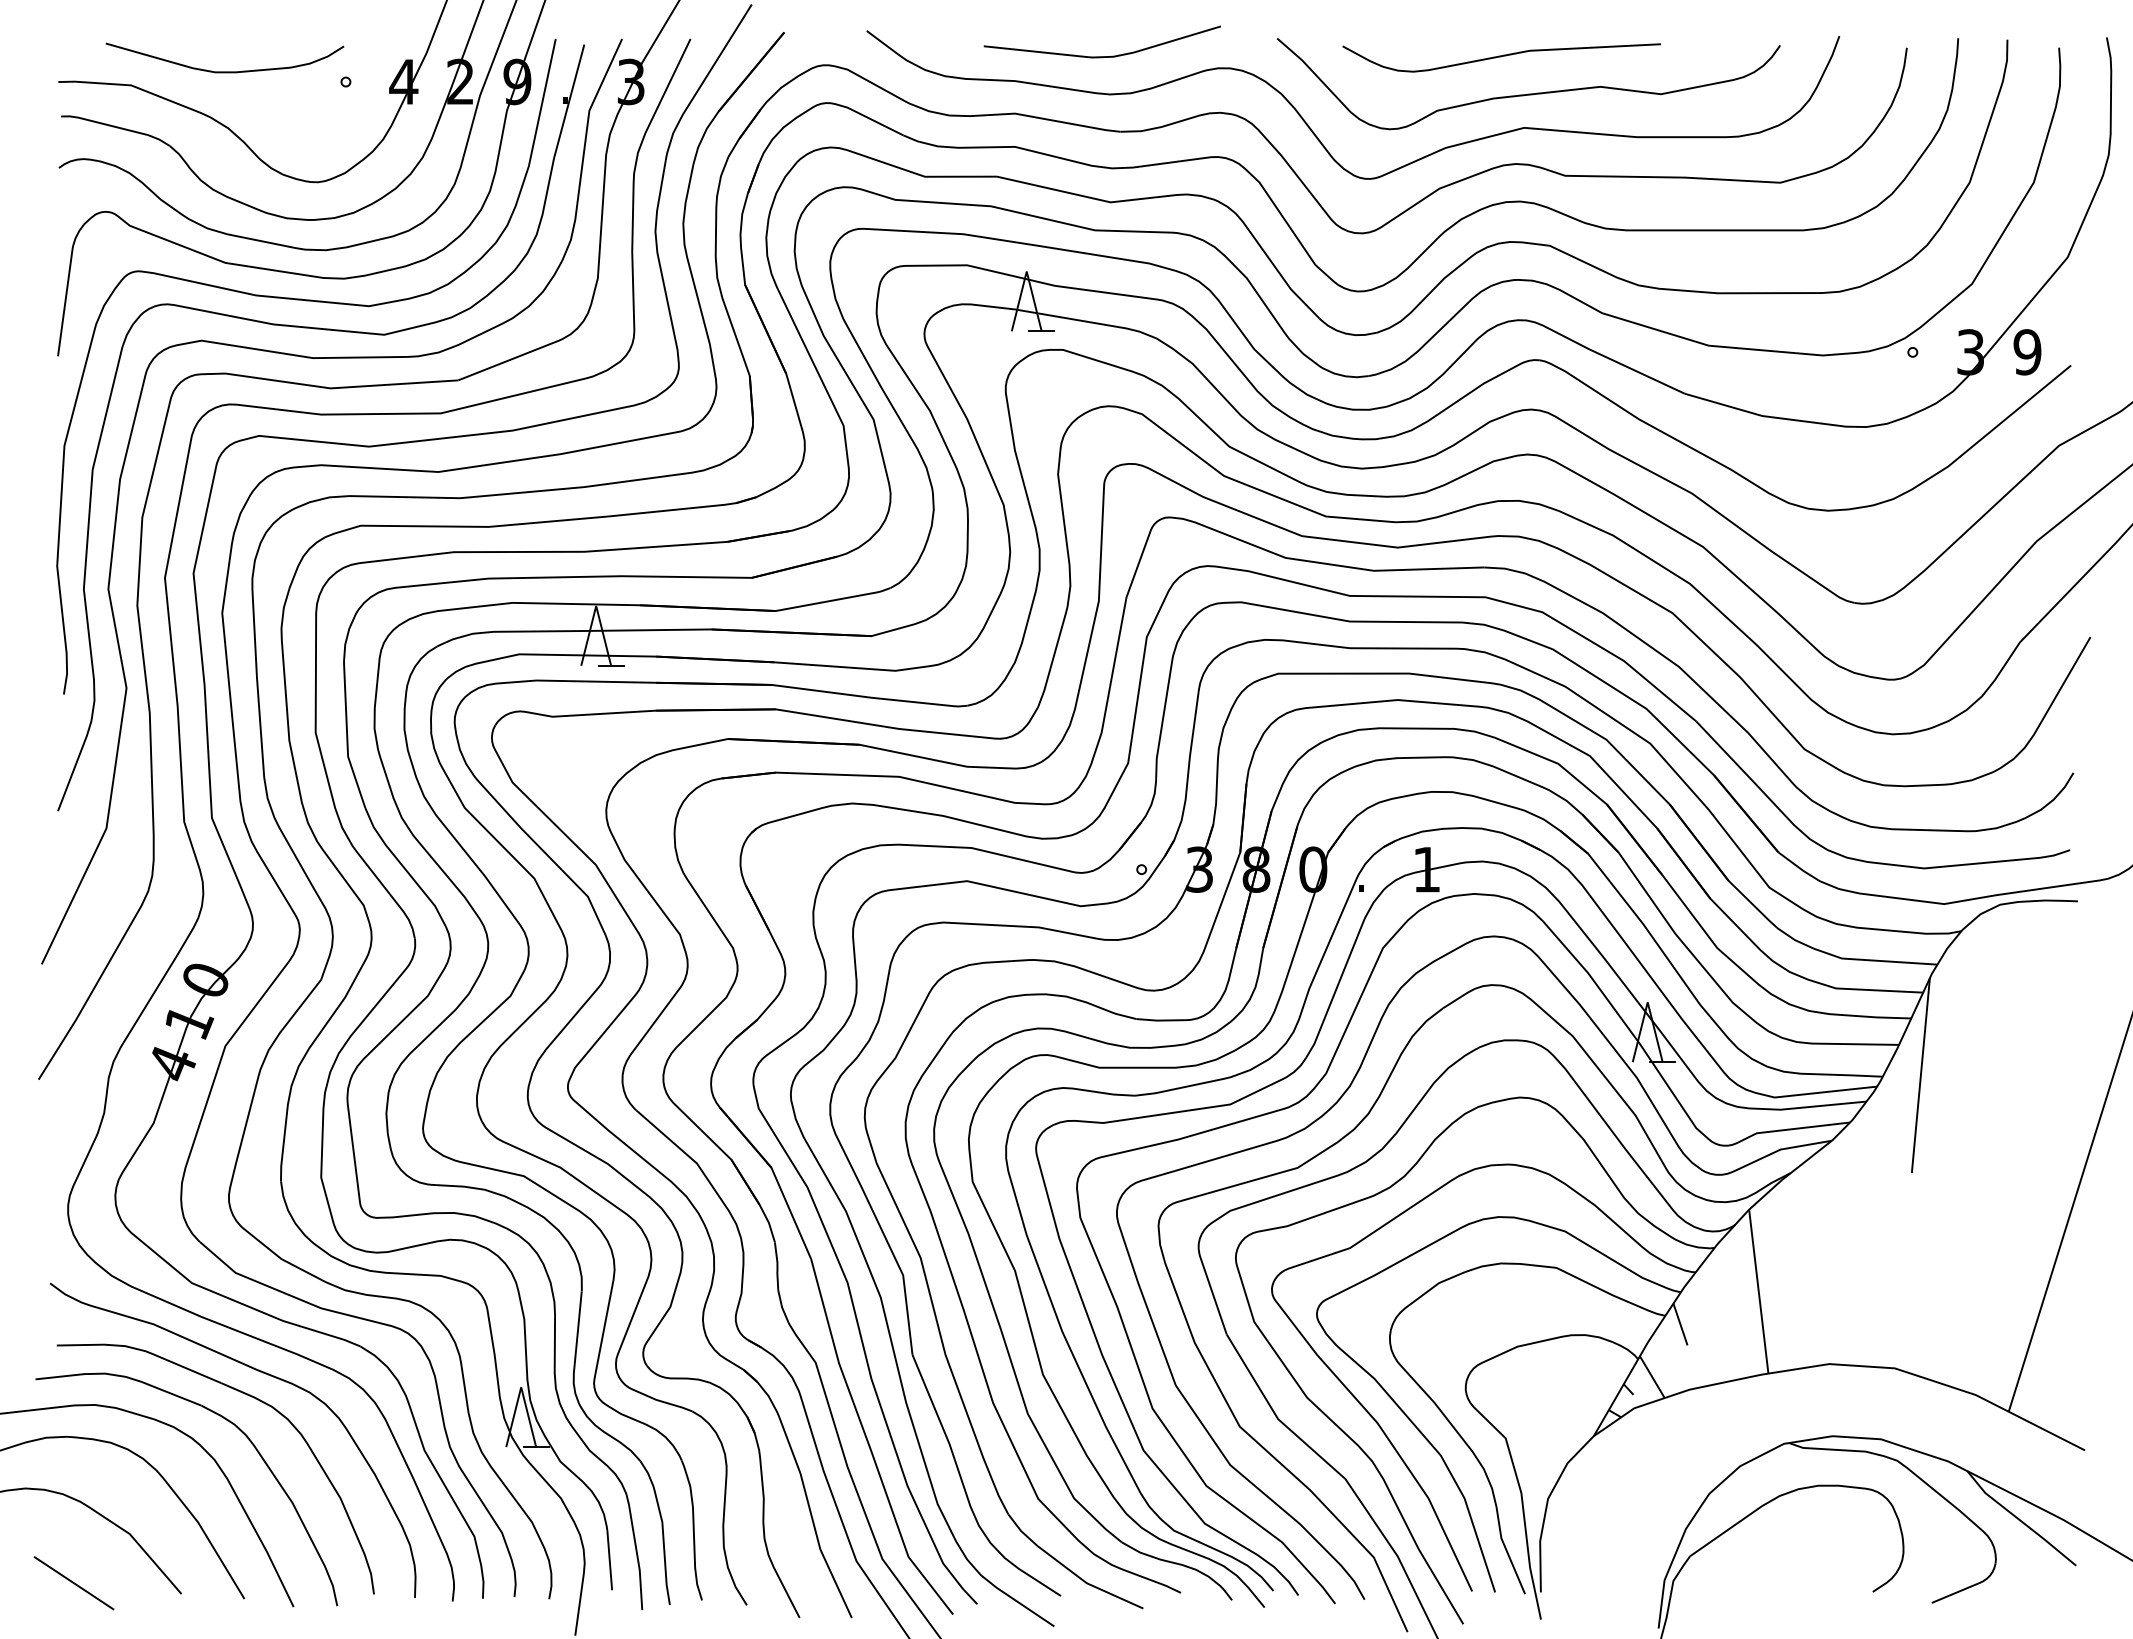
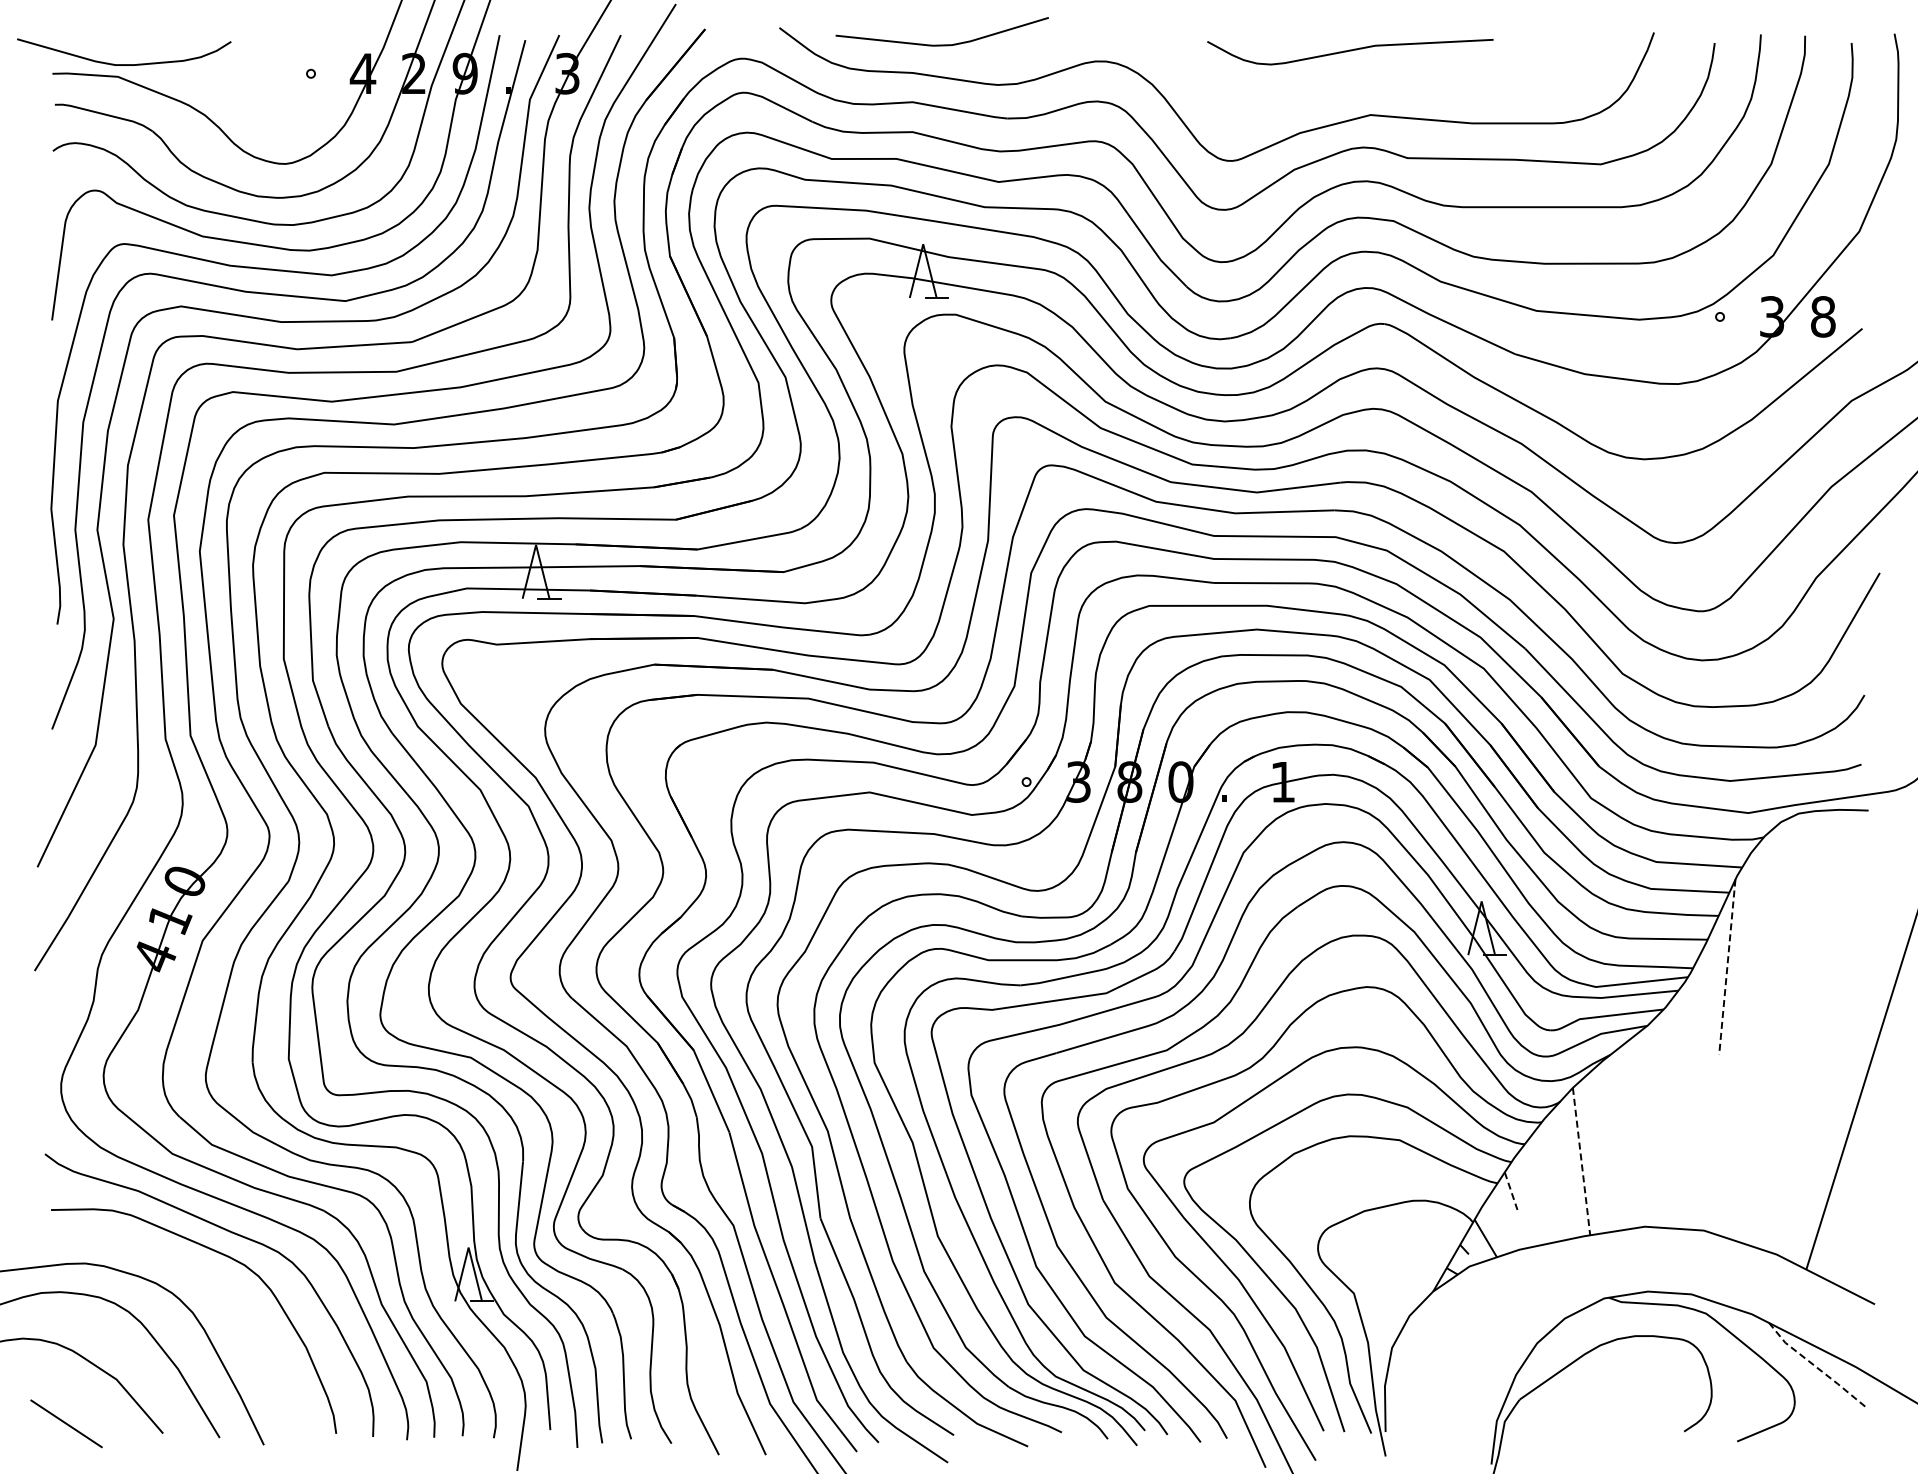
curve: (1101, 56) -> (941, 44), moved
curve: (225, 71) -> (124, 64), moved
curve: (1532, 92) -> (1378, 83), removed
text: (2026, 351) -> (1822, 316), 9 -> 8
line: (1921, 1075) -> (1727, 967), solid -> dashed
line: (1758, 1292) -> (1581, 1162), solid -> dashed
line: (1680, 1324) -> (1511, 1191), solid -> dashed
part: (247, 1439) -> (222, 1294), removed
line: (2020, 1520) -> (1816, 1367), solid -> dashed

